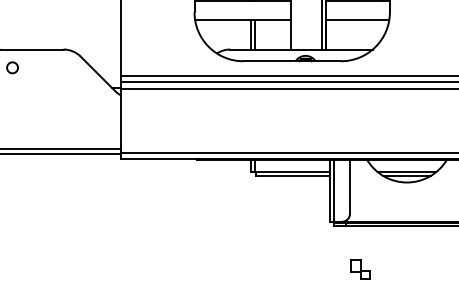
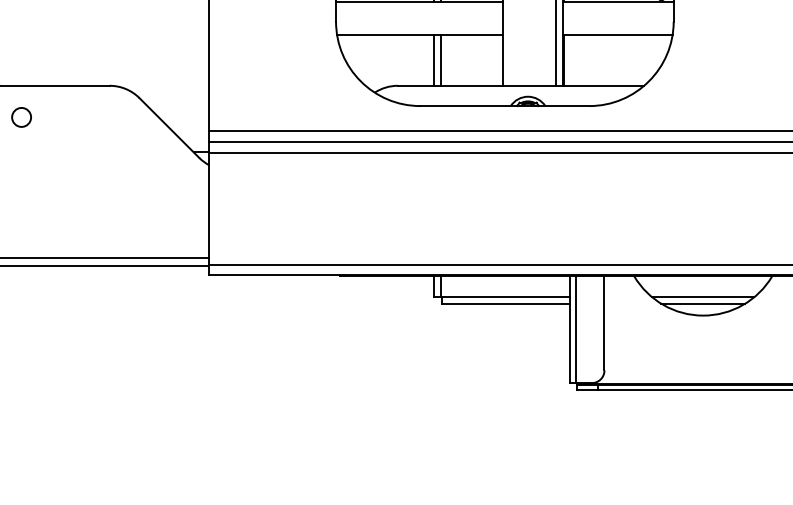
part: (360, 269) -> (622, 465), removed

